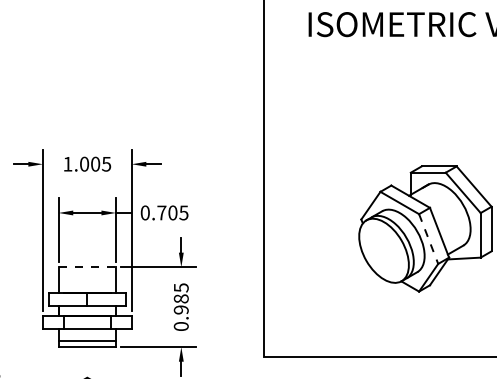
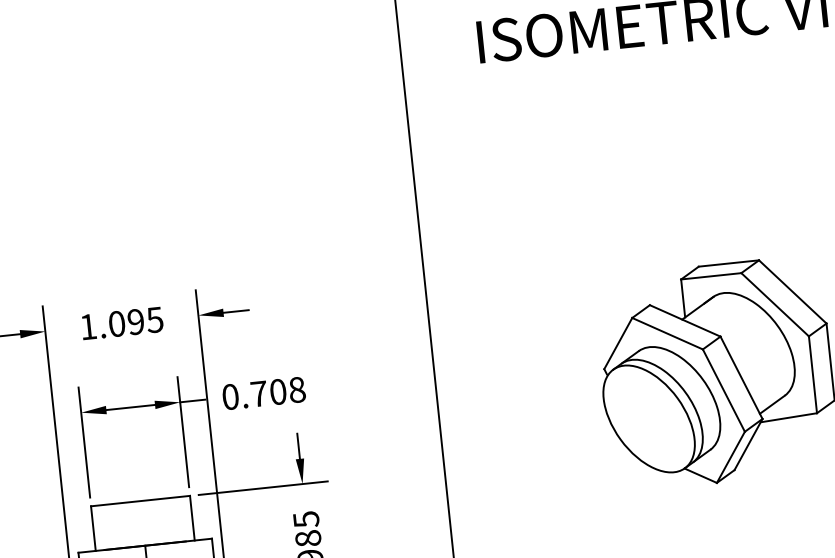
text: (95, 163) -> (135, 320), 1.005 -> 1.095
text: (183, 212) -> (296, 389), 0.705 -> 0.708
line: (428, 239) -> (723, 391), dashed -> solid
line: (87, 267) -> (140, 501), dashed -> solid

